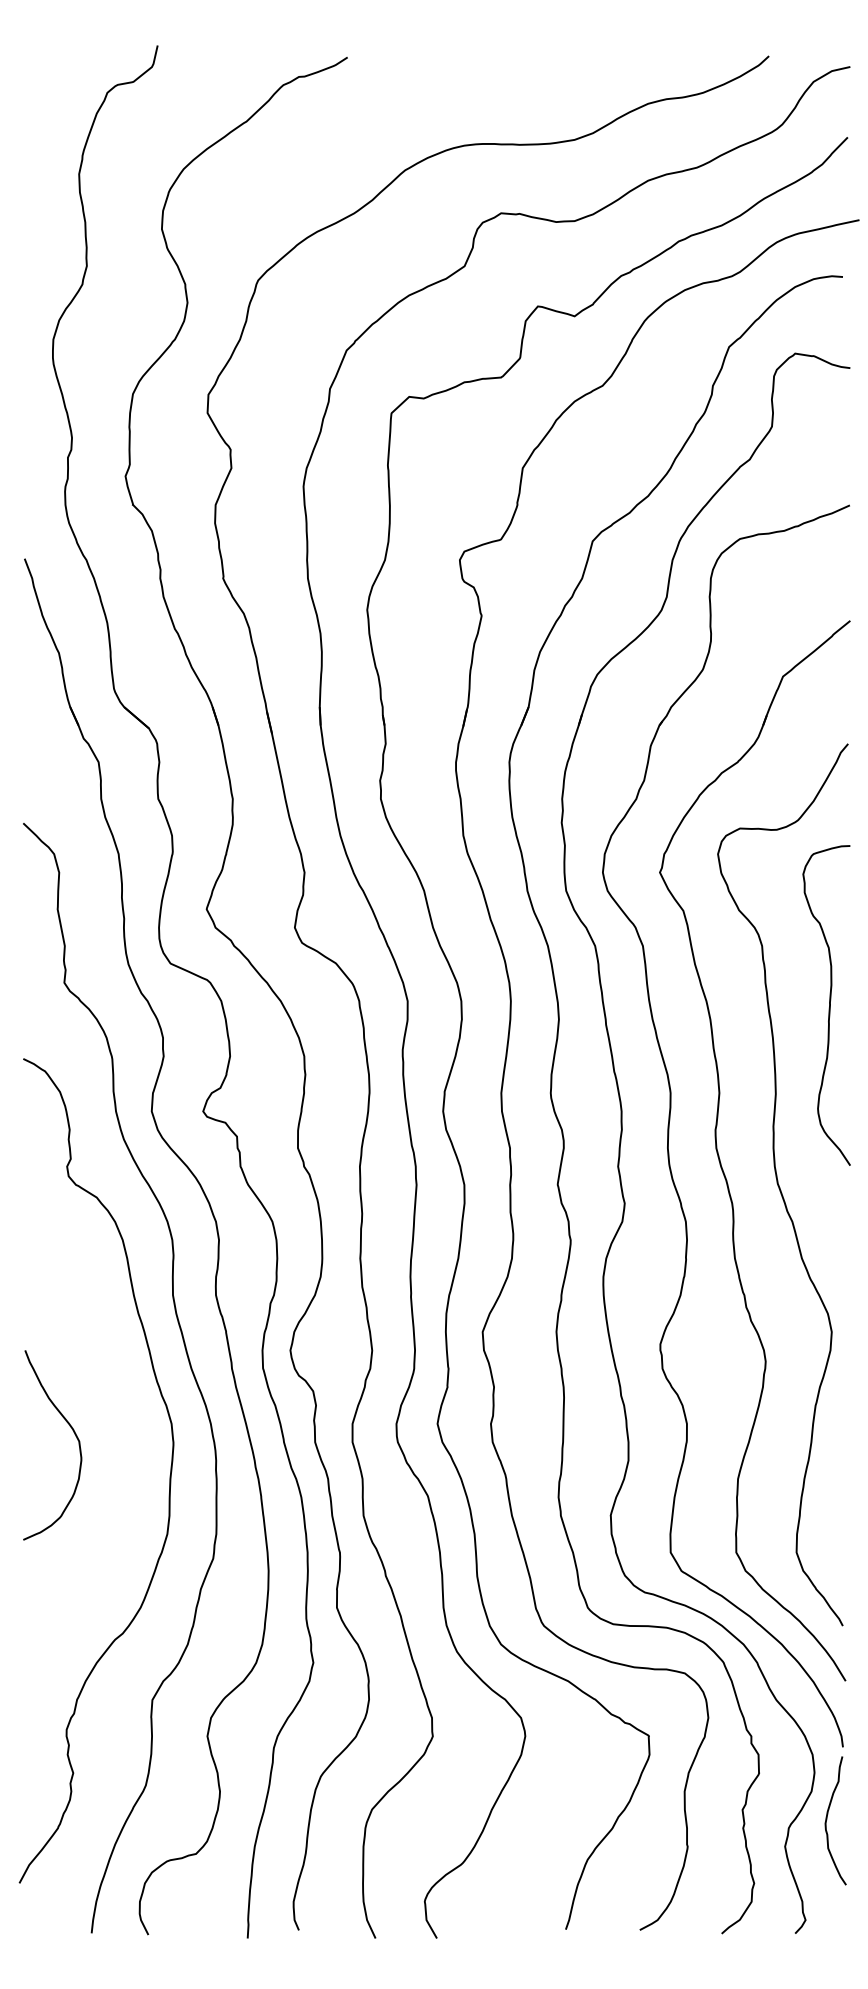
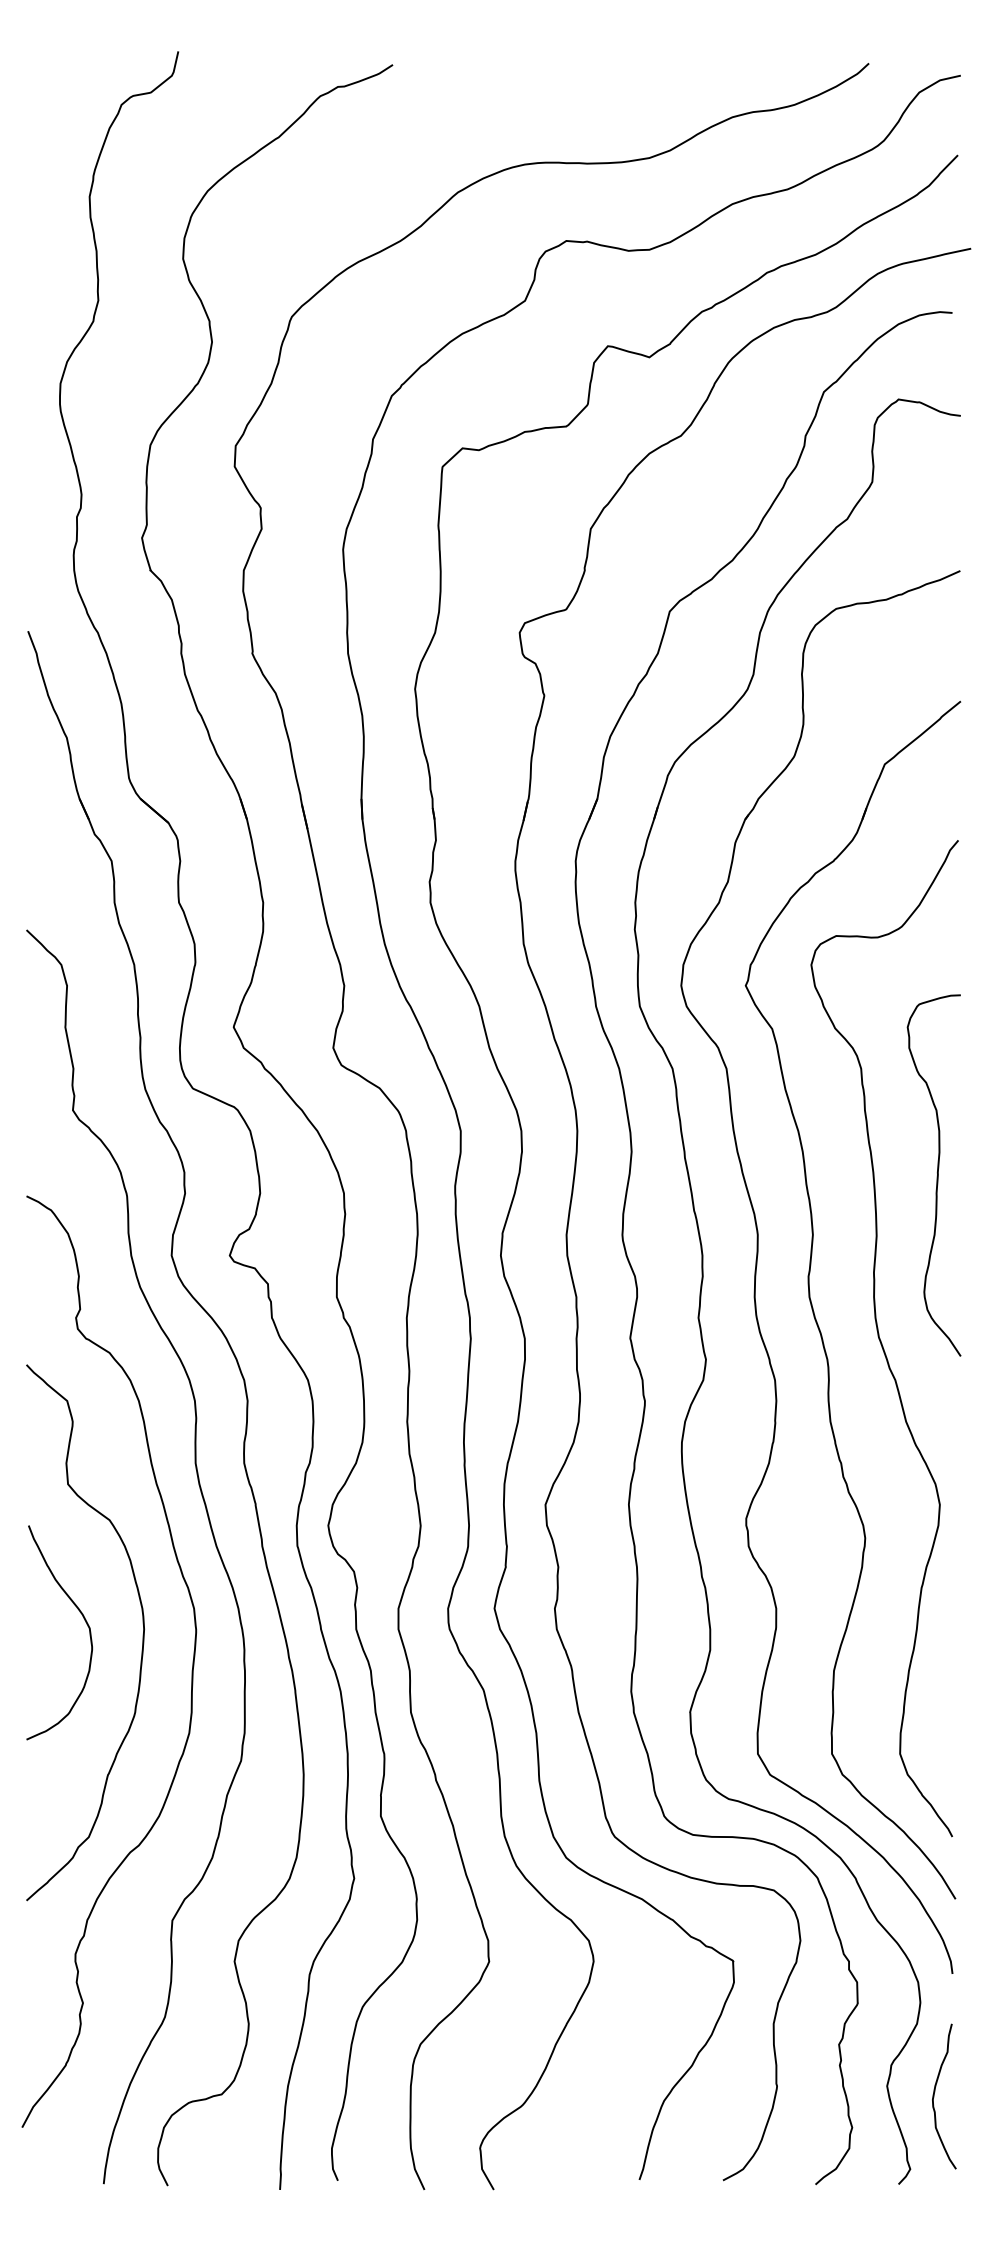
curve: (829, 1005) -> (937, 1175), moved
curve: (125, 1451) -> (141, 1639), added
curve: (827, 1819) -> (935, 2095), moved

